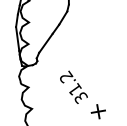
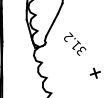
text: (74, 86) -> (75, 43), moved

